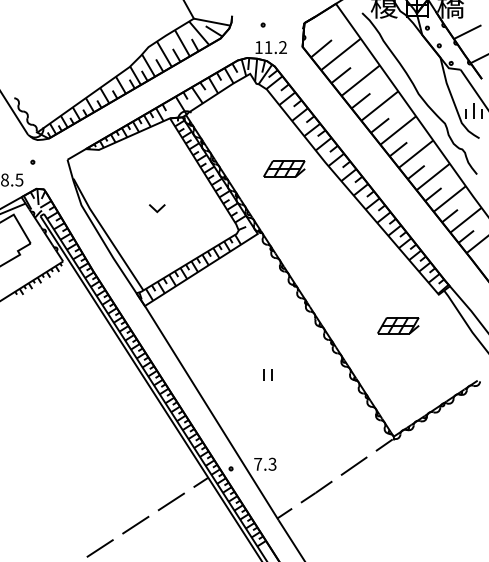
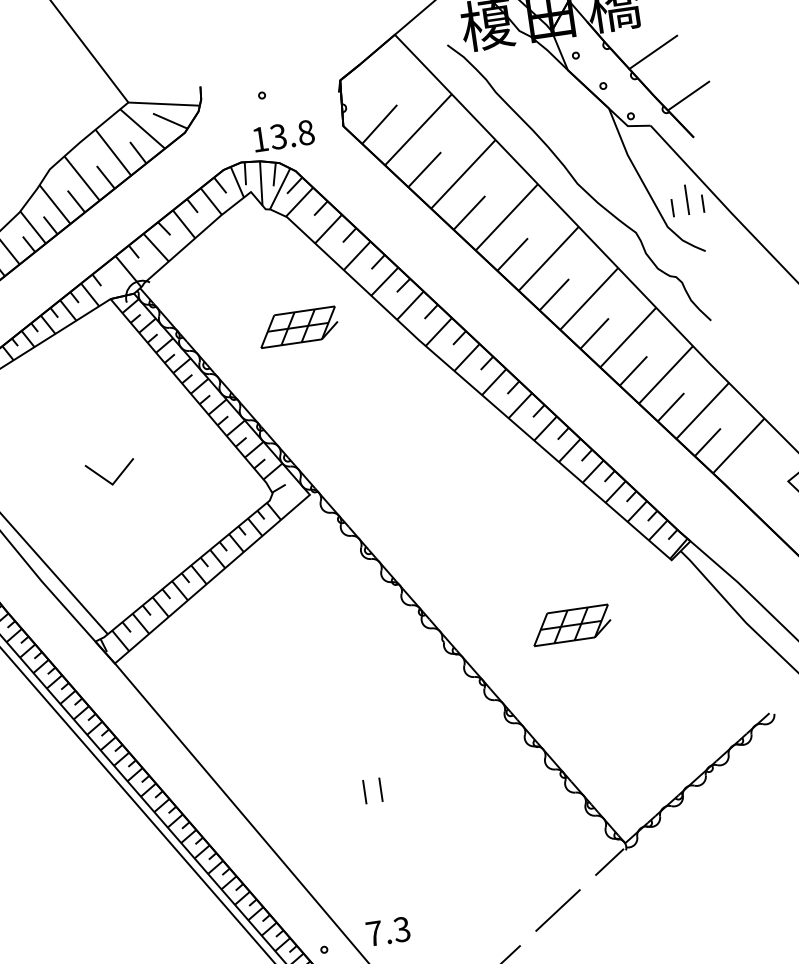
text: (275, 47) -> (291, 134), 11.2 -> 13.8
part: (284, 168) -> (298, 326), moved
part: (157, 208) -> (111, 474), size x1.6
part: (398, 325) -> (571, 625), moved
part: (267, 374) -> (371, 790), moved

